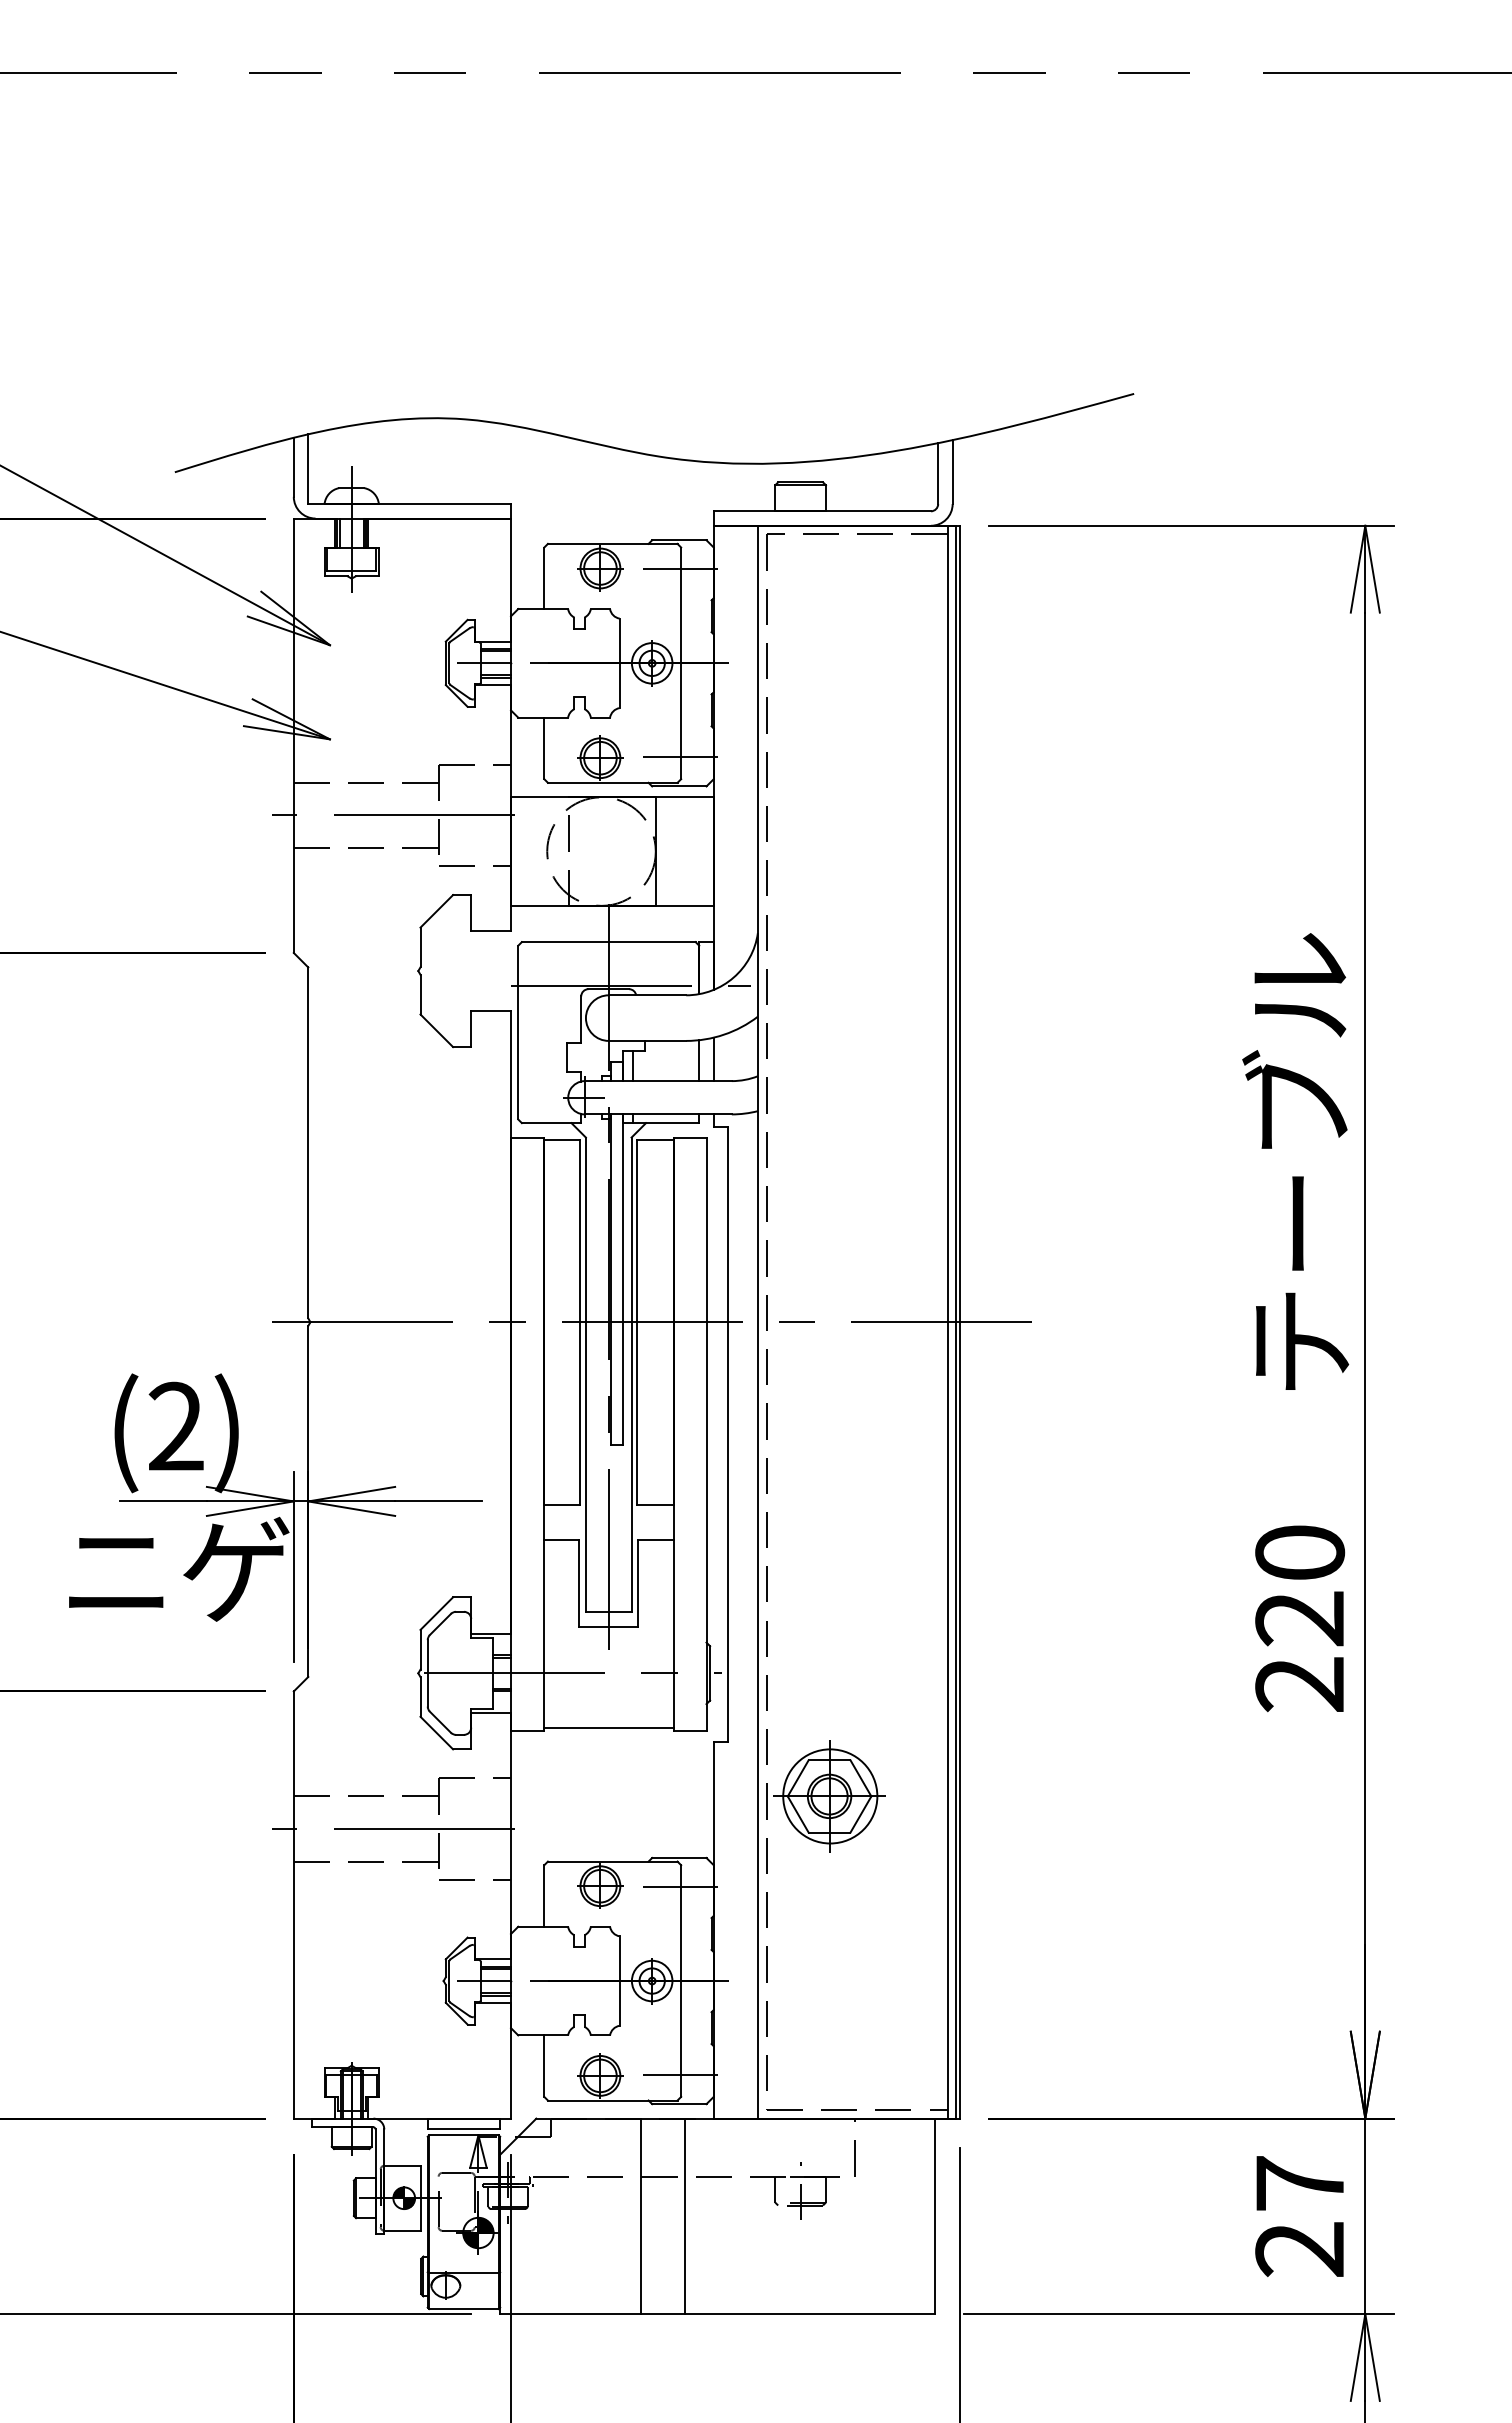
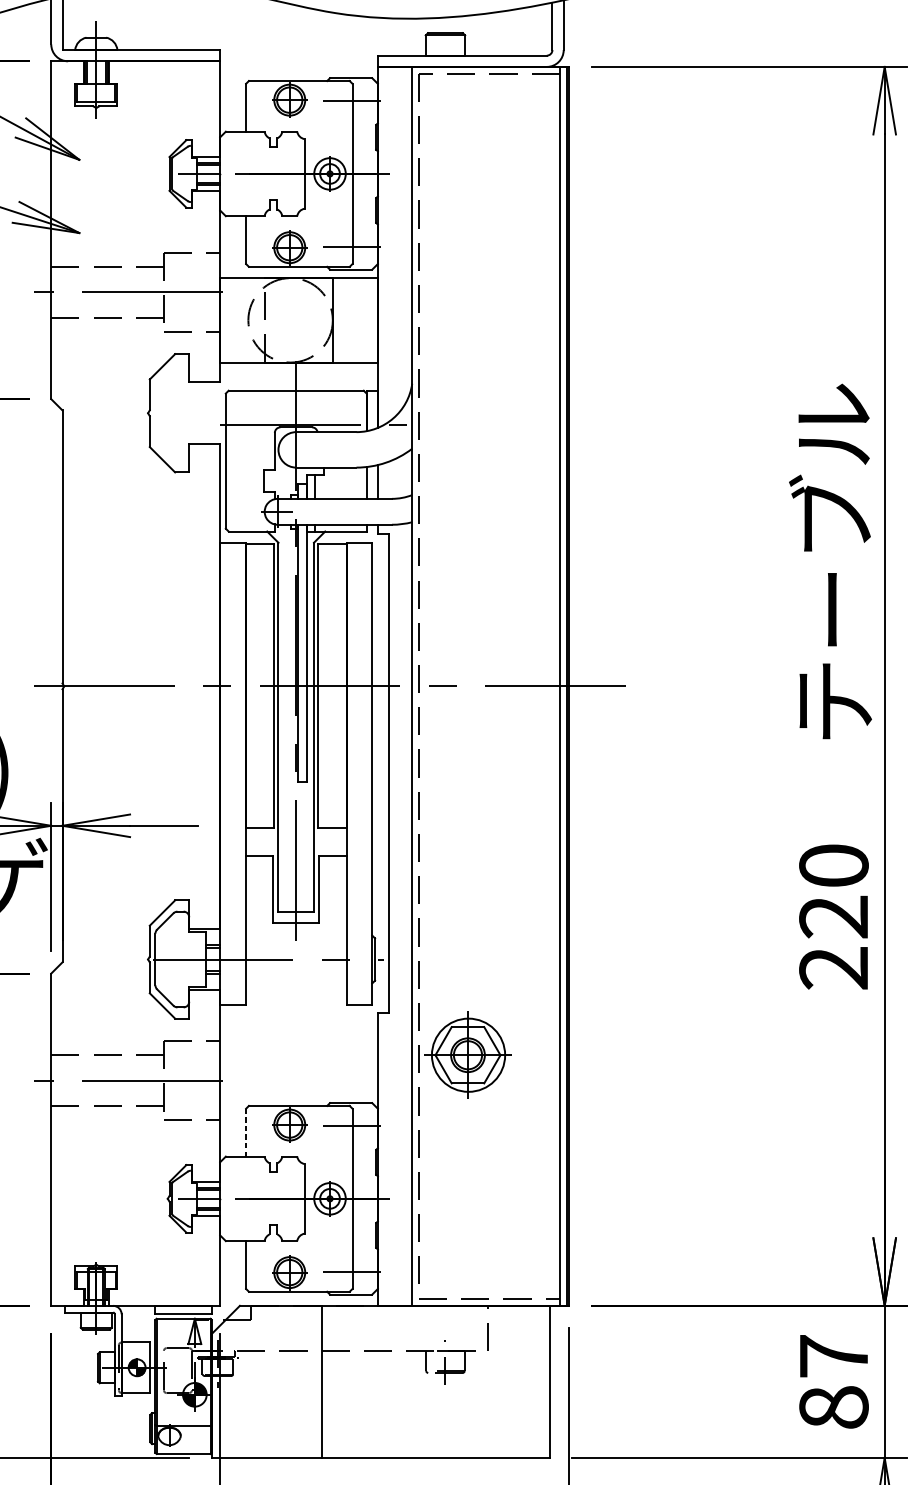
line: (608, 1728) -> (296, 1002), removed
line: (544, 1895) -> (246, 1132), solid -> dashed
line: (684, 2216) -> (355, 1381), removed
text: (1300, 2249) -> (834, 1407), 27 -> 87

